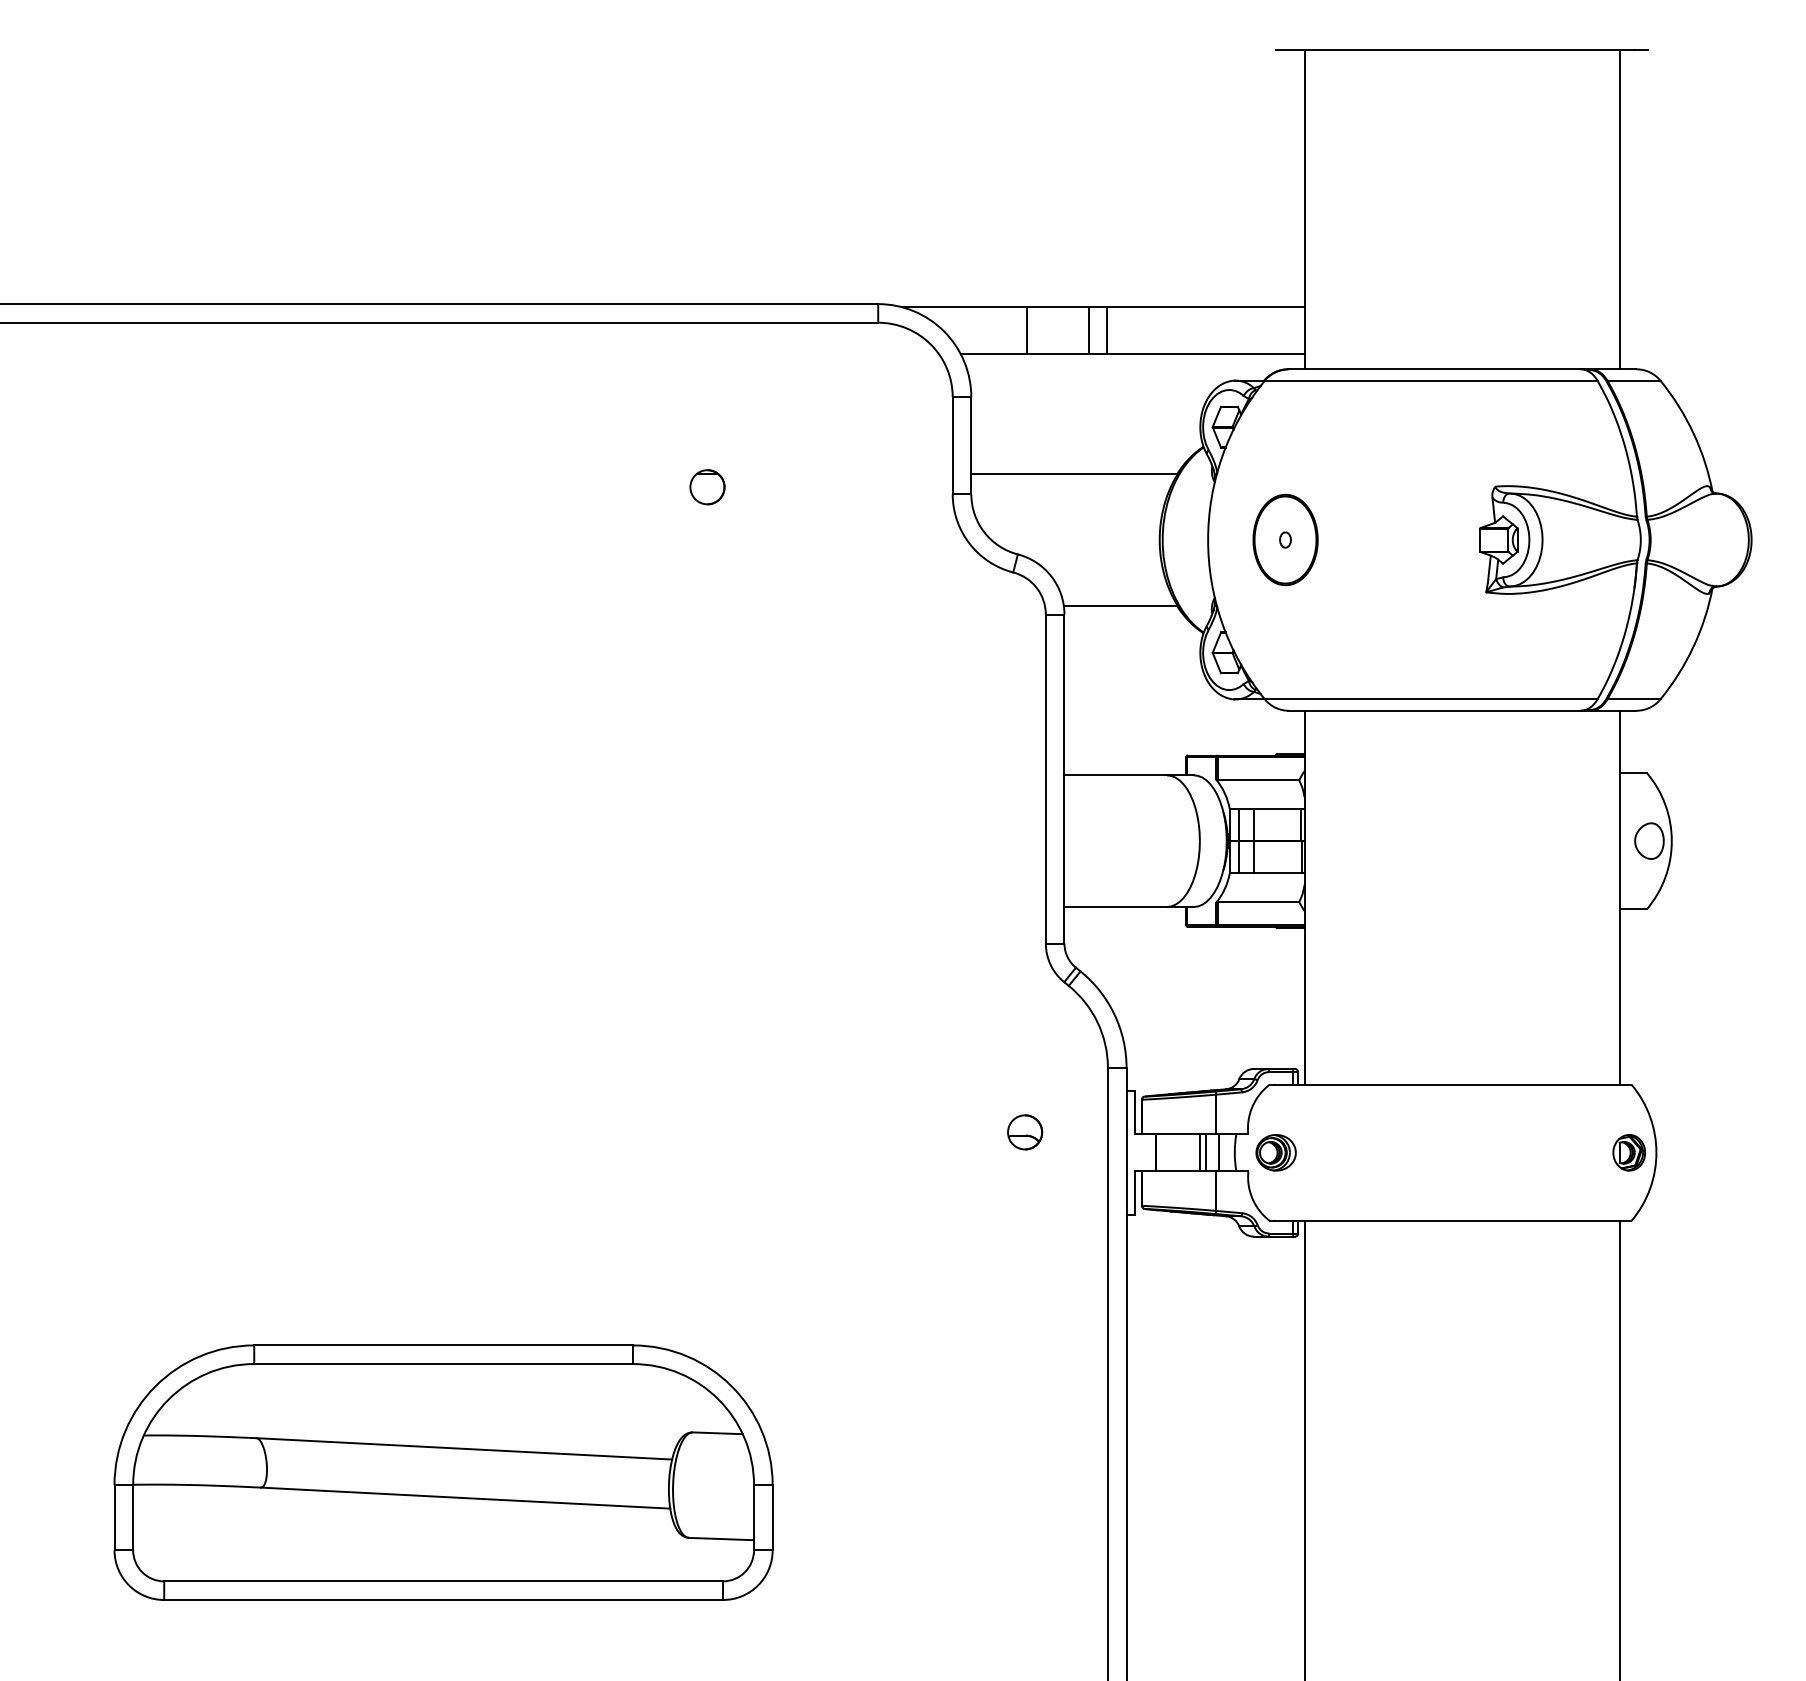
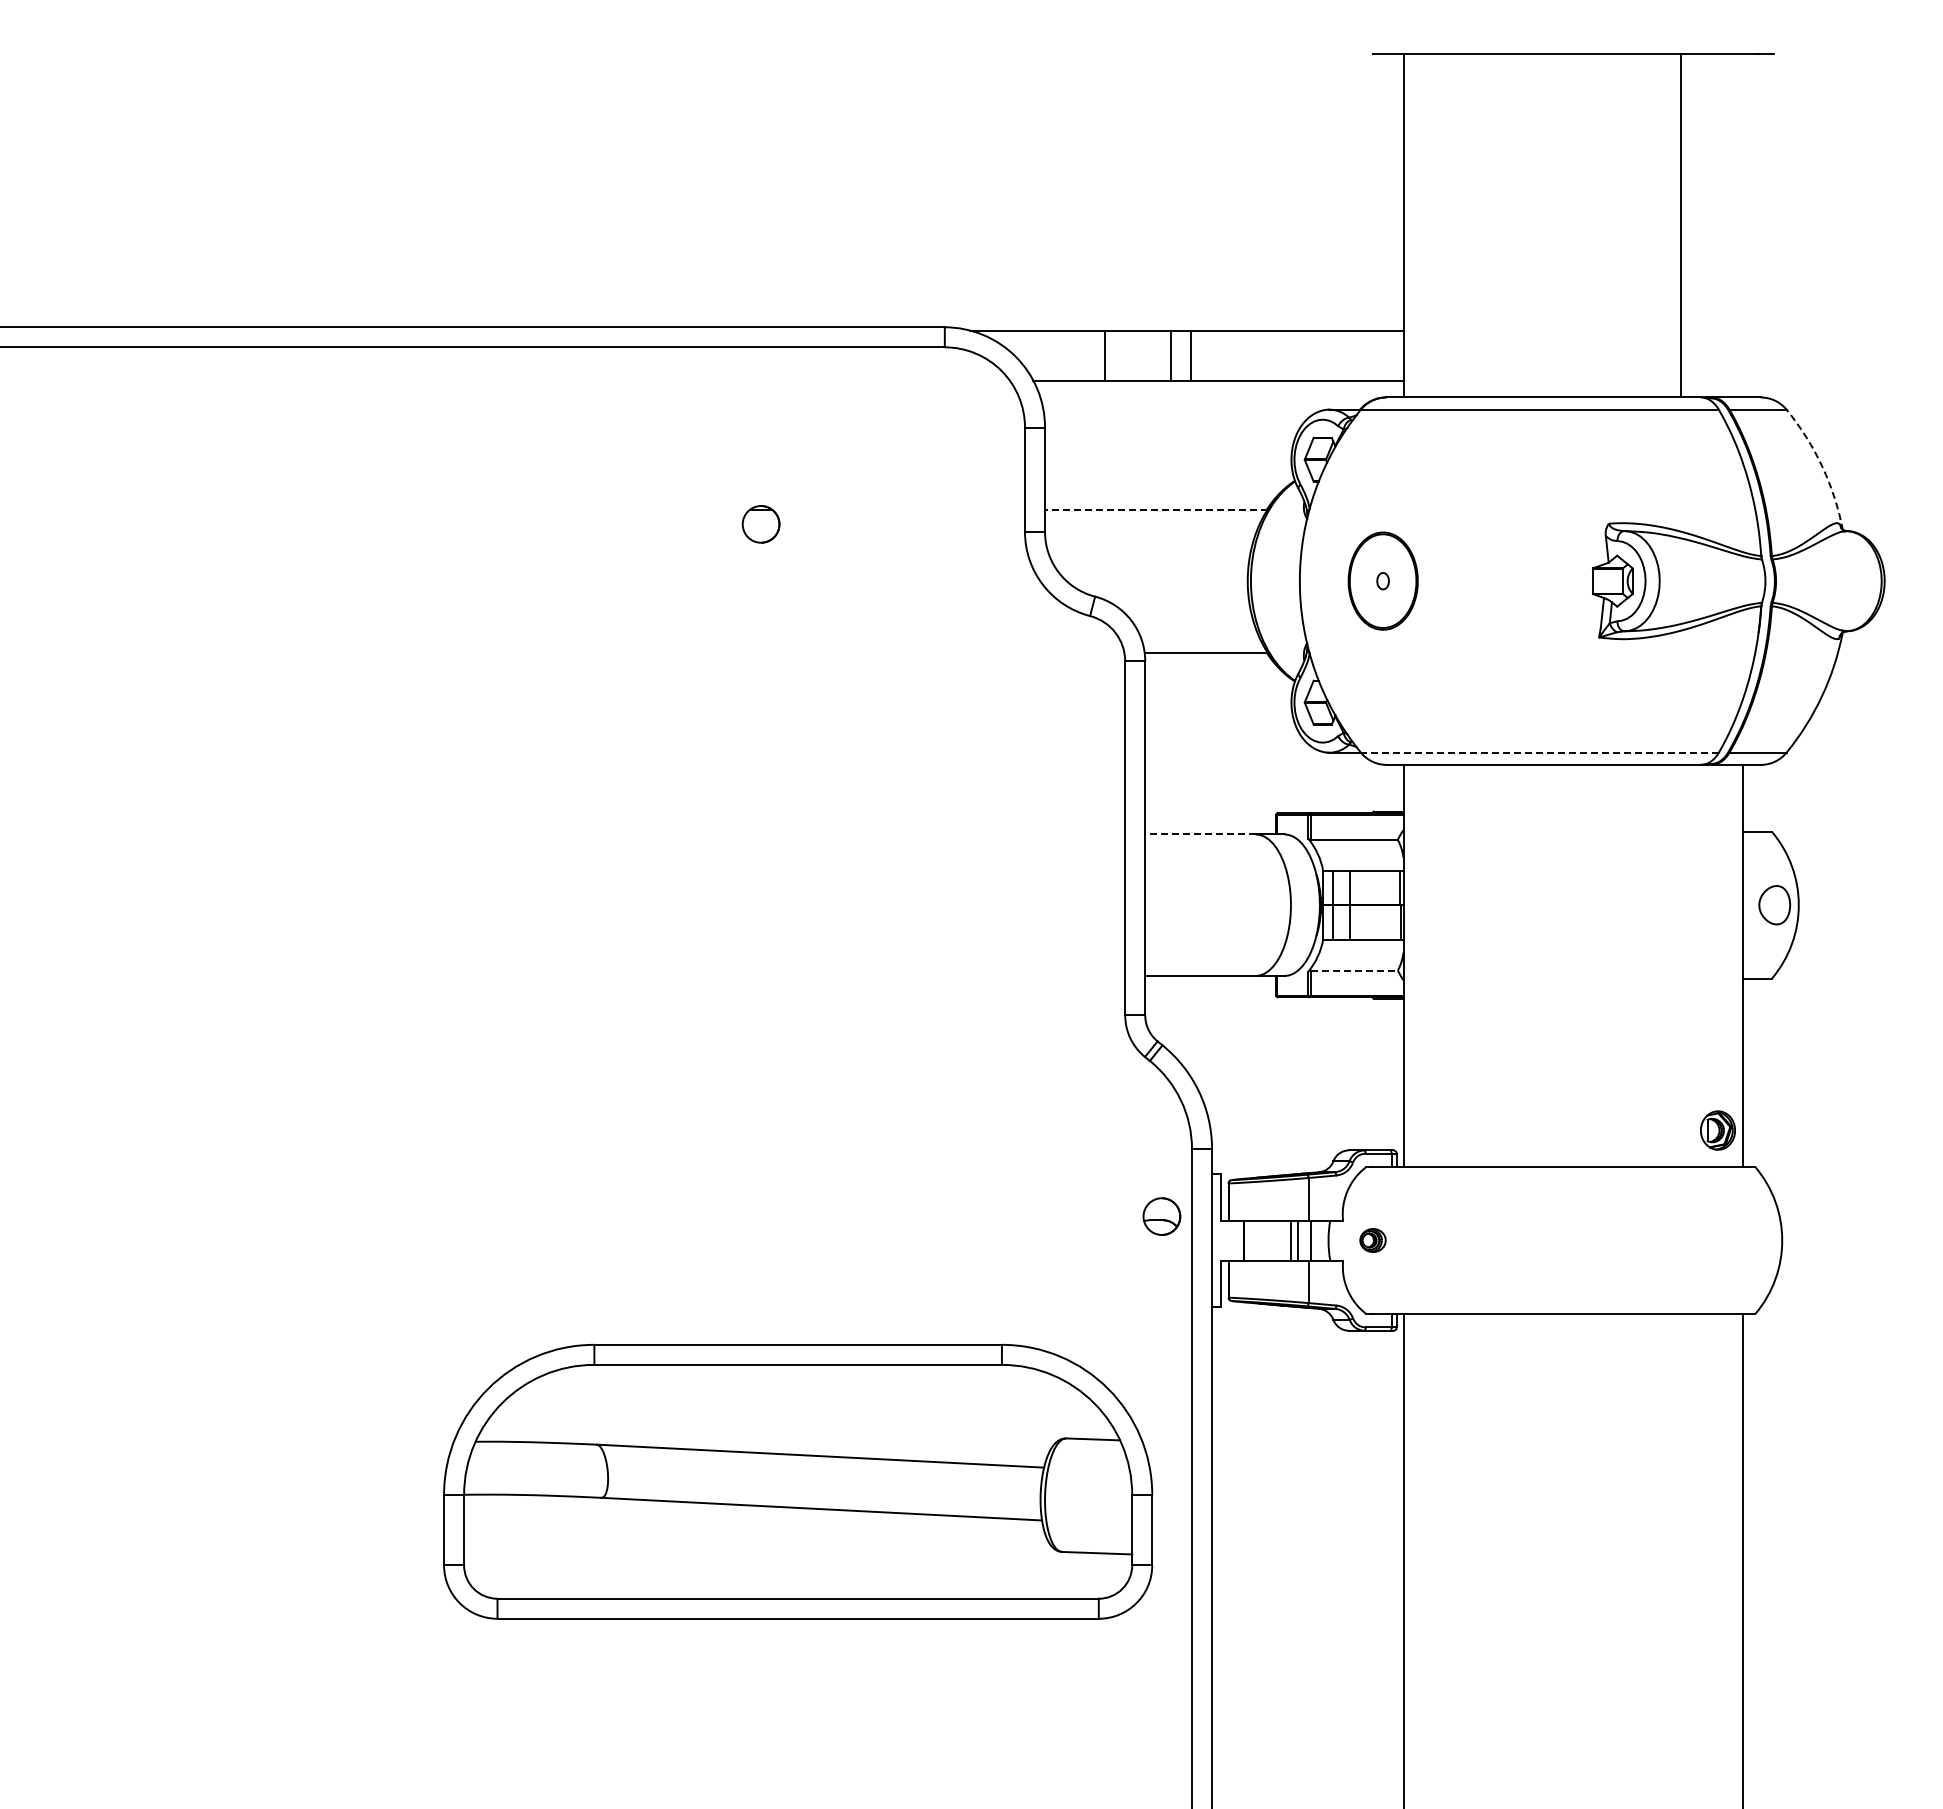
line: (1620, 209) -> (1681, 225), moved
arc: (1693, 433) -> (1822, 466), solid -> dashed
line: (1073, 473) -> (1155, 509), solid -> dashed
line: (1430, 699) -> (1539, 752), solid -> dashed
line: (1114, 775) -> (1199, 834), solid -> dashed
line: (1258, 901) -> (1354, 970), solid -> dashed
part: (1024, 1132) -> (1161, 1216), moved
part: (1275, 1152) -> (1372, 1240), size x0.6
part: (1628, 1152) -> (1717, 1130), moved
part: (443, 1472) -> (798, 1481), moved

